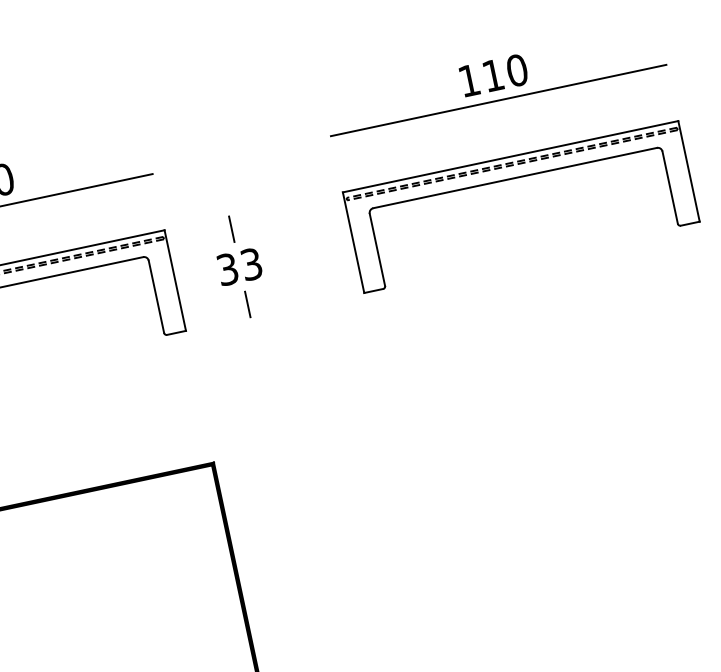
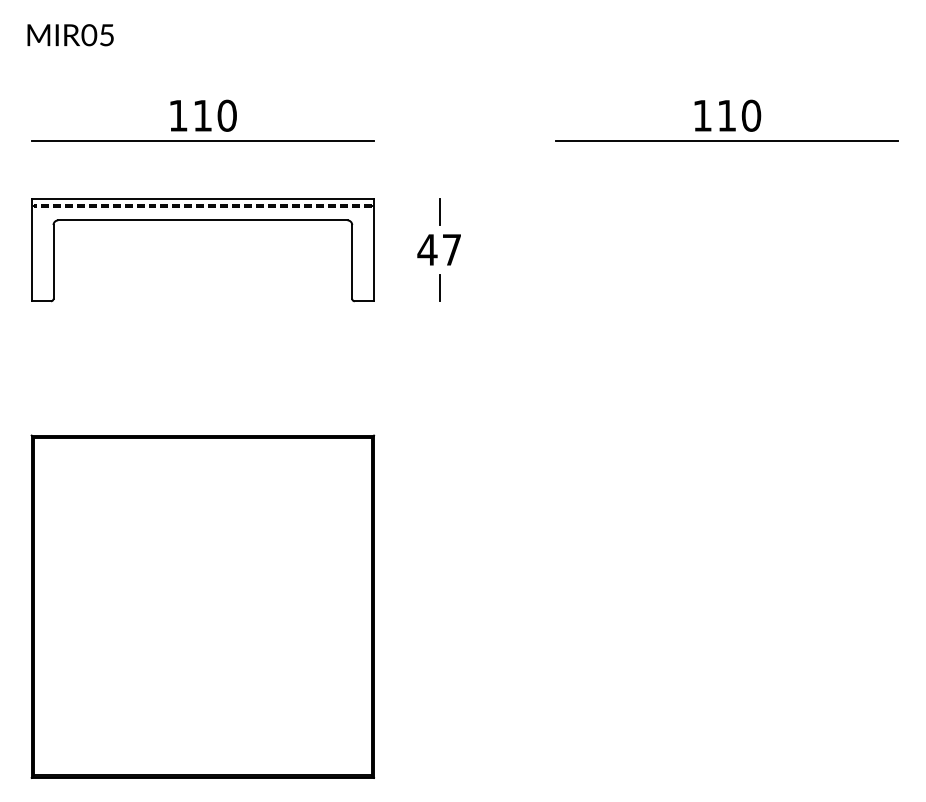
part: (514, 178) -> (726, 220), removed
text: (239, 266) -> (439, 249), 33 -> 47

